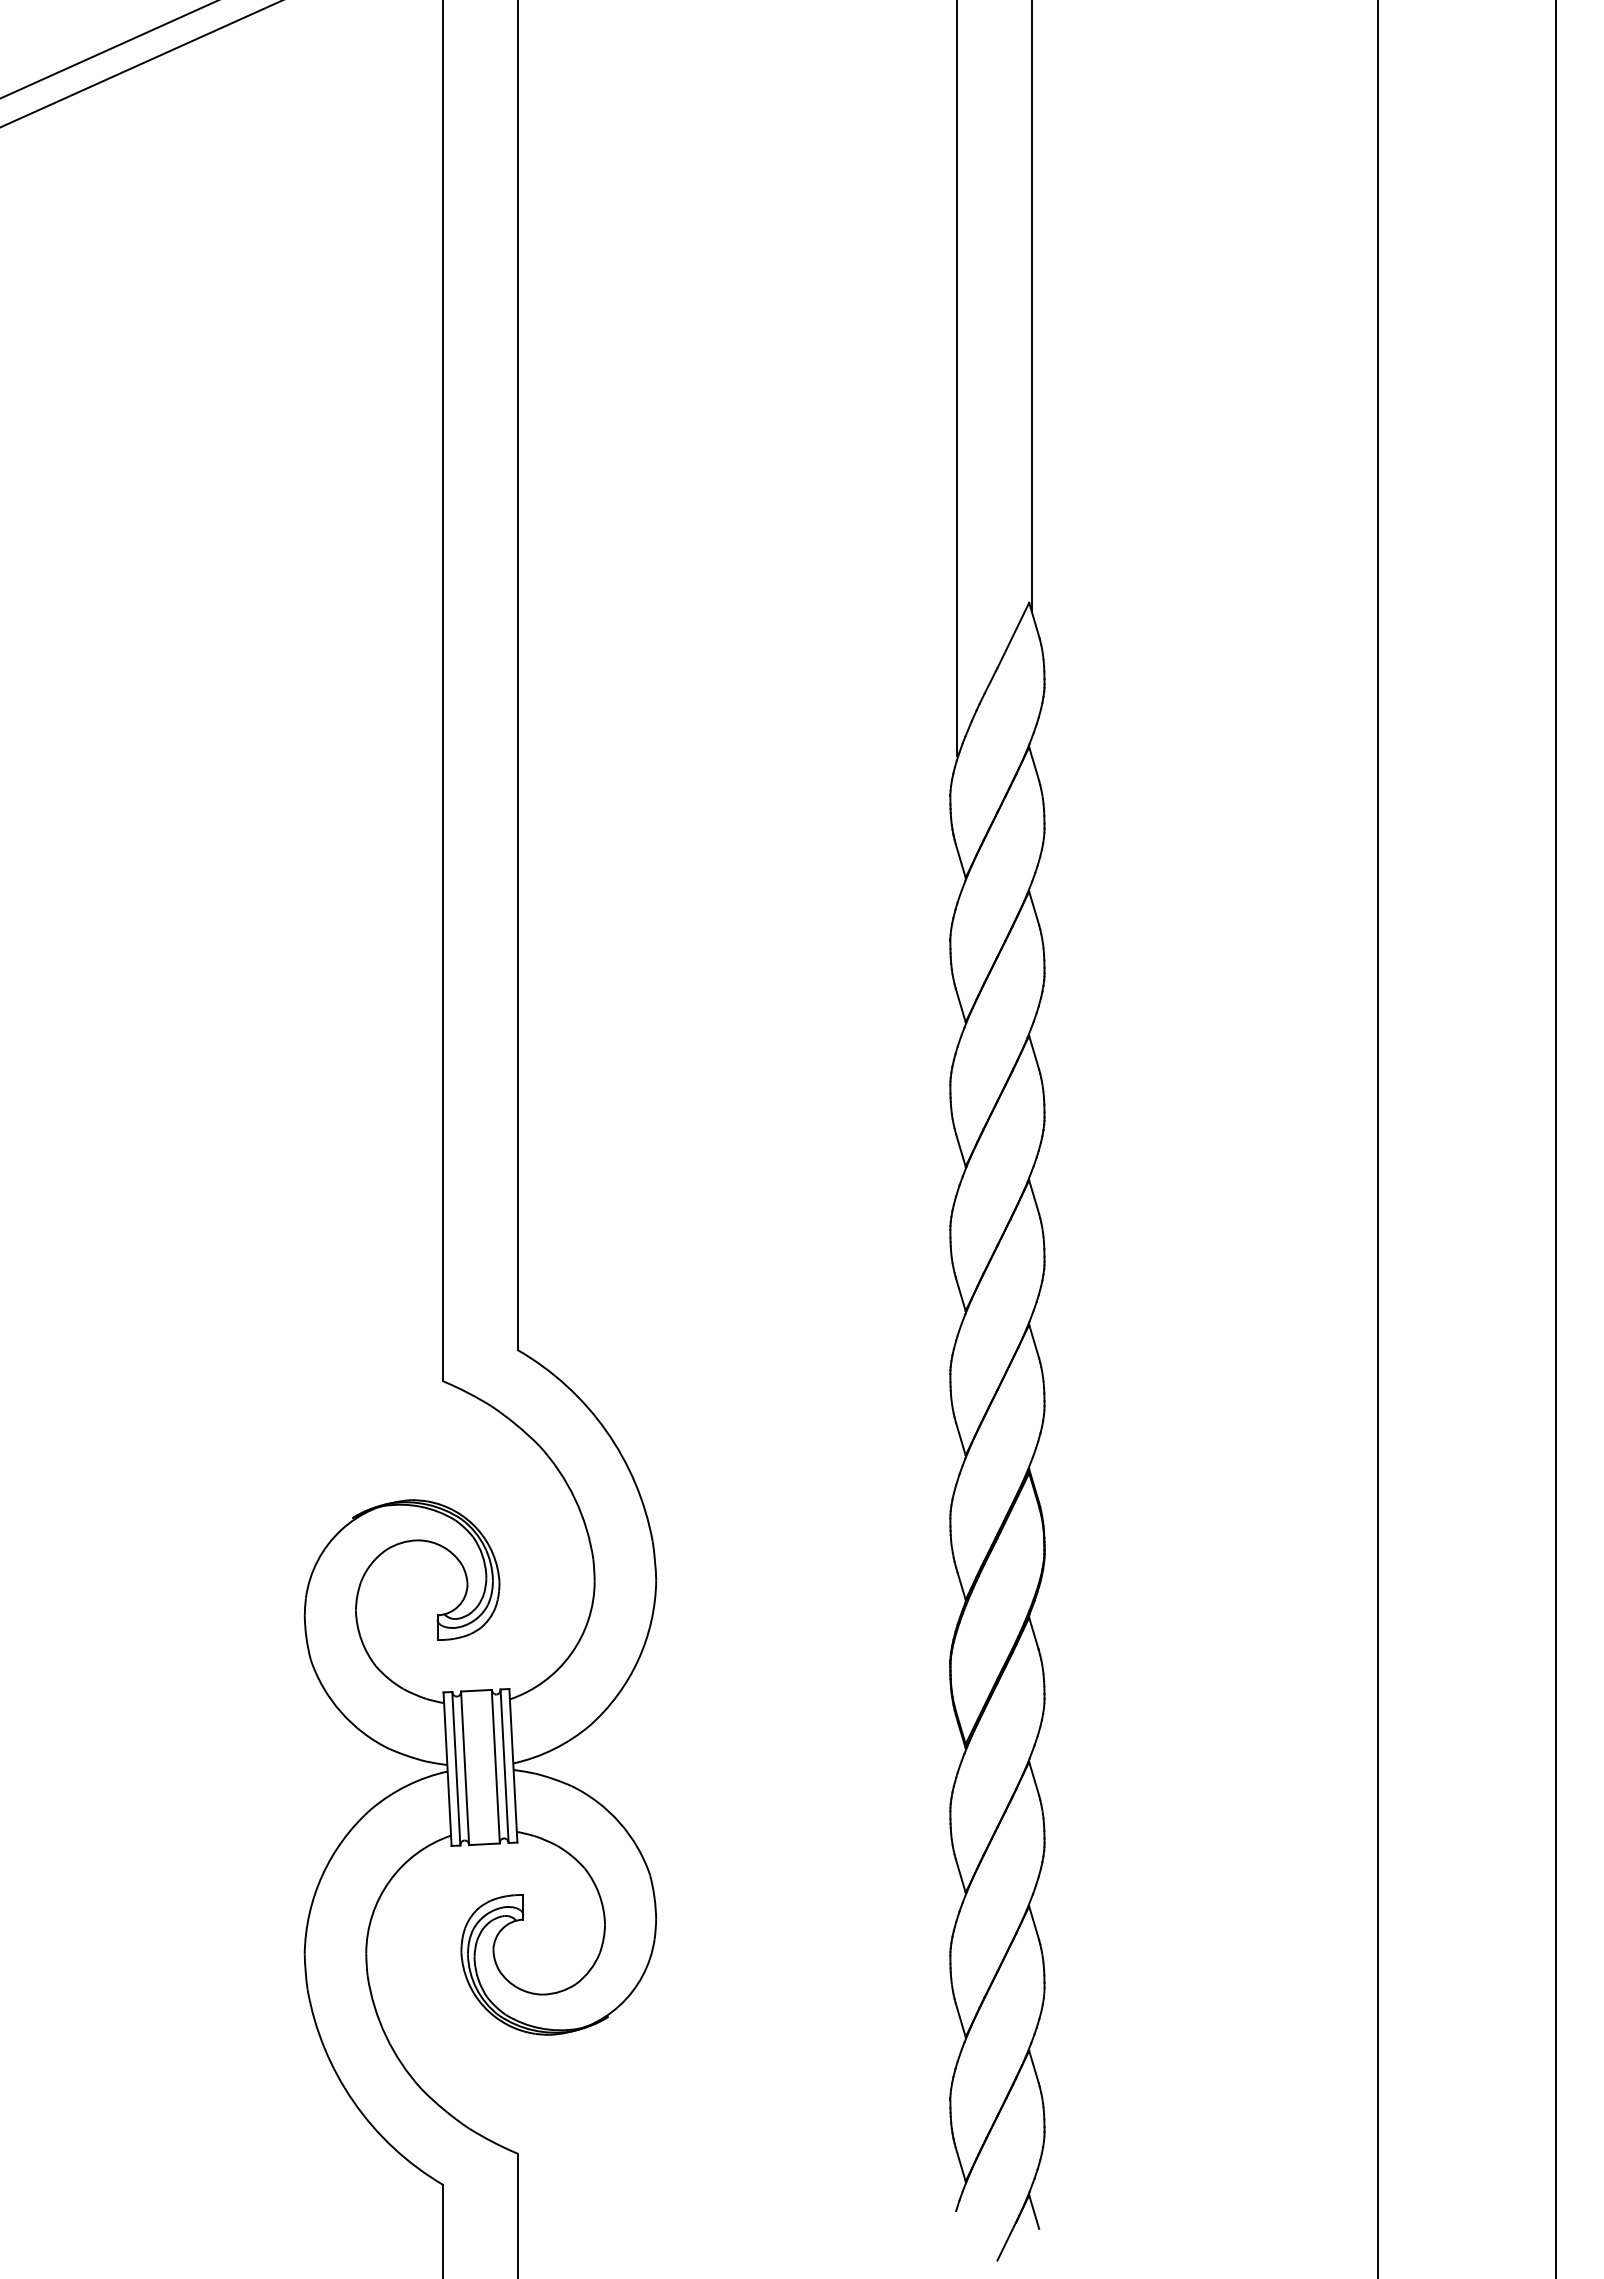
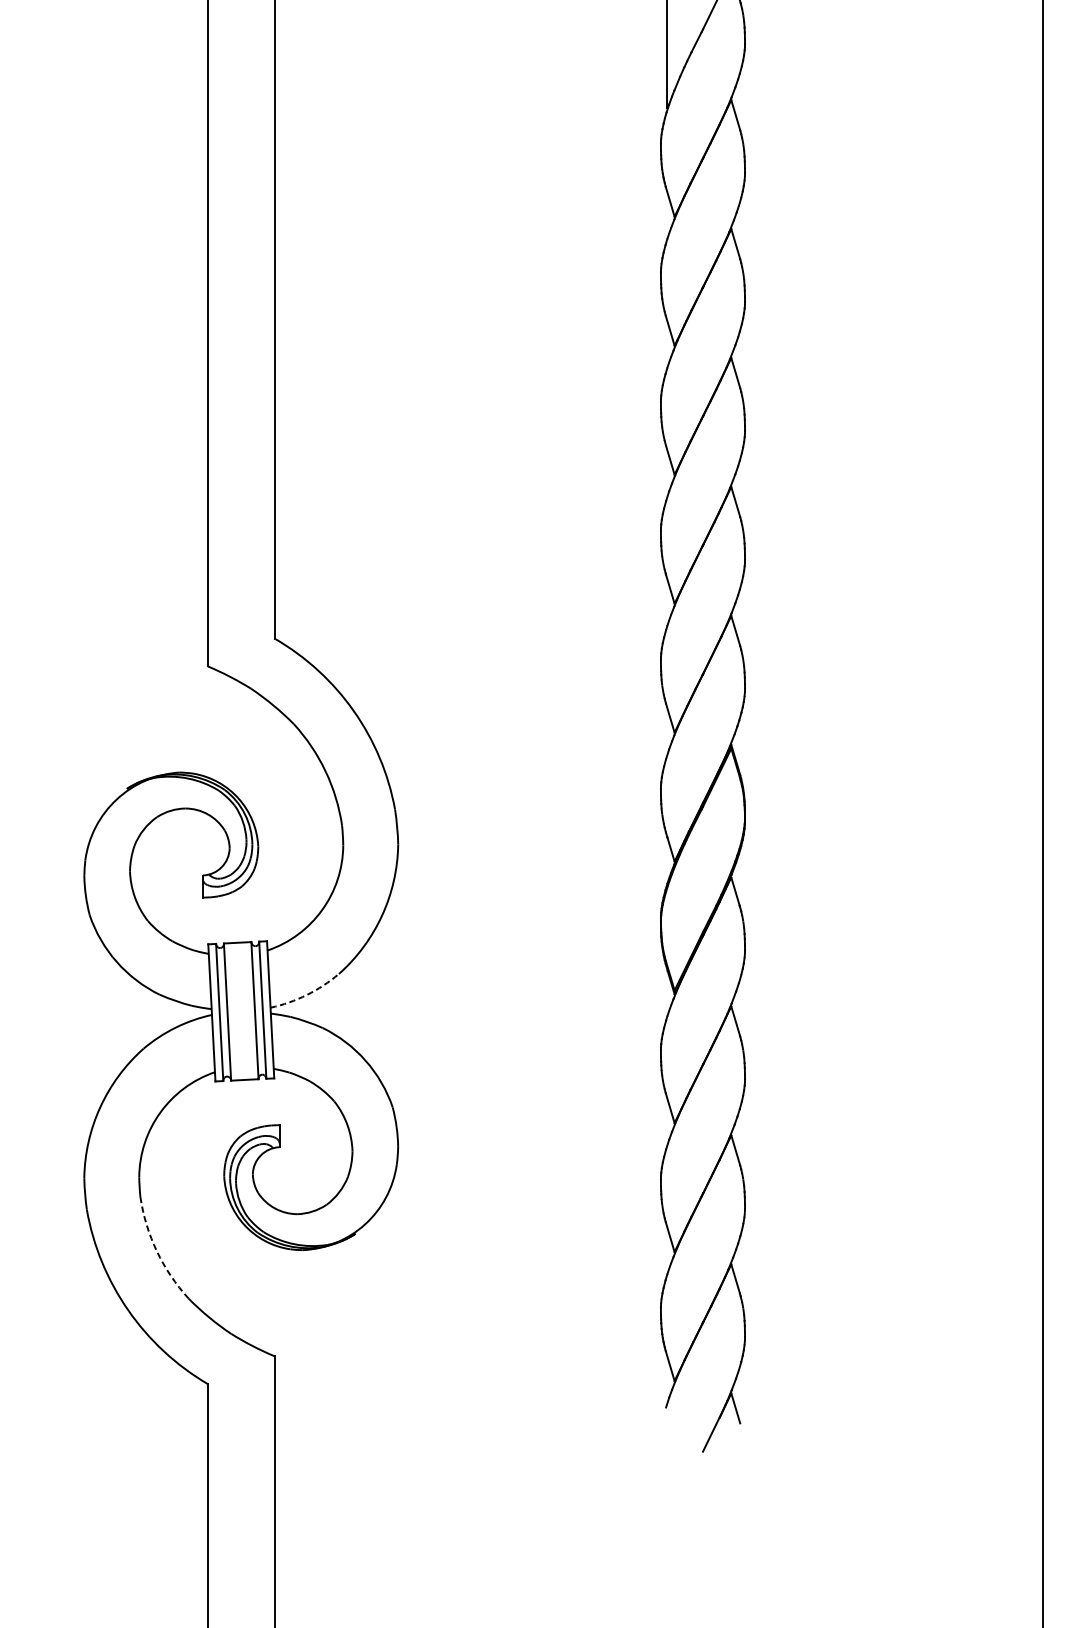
arc: (553, 1749) -> (306, 995), solid -> dashed
arc: (386, 2036) -> (157, 1251), solid -> dashed

